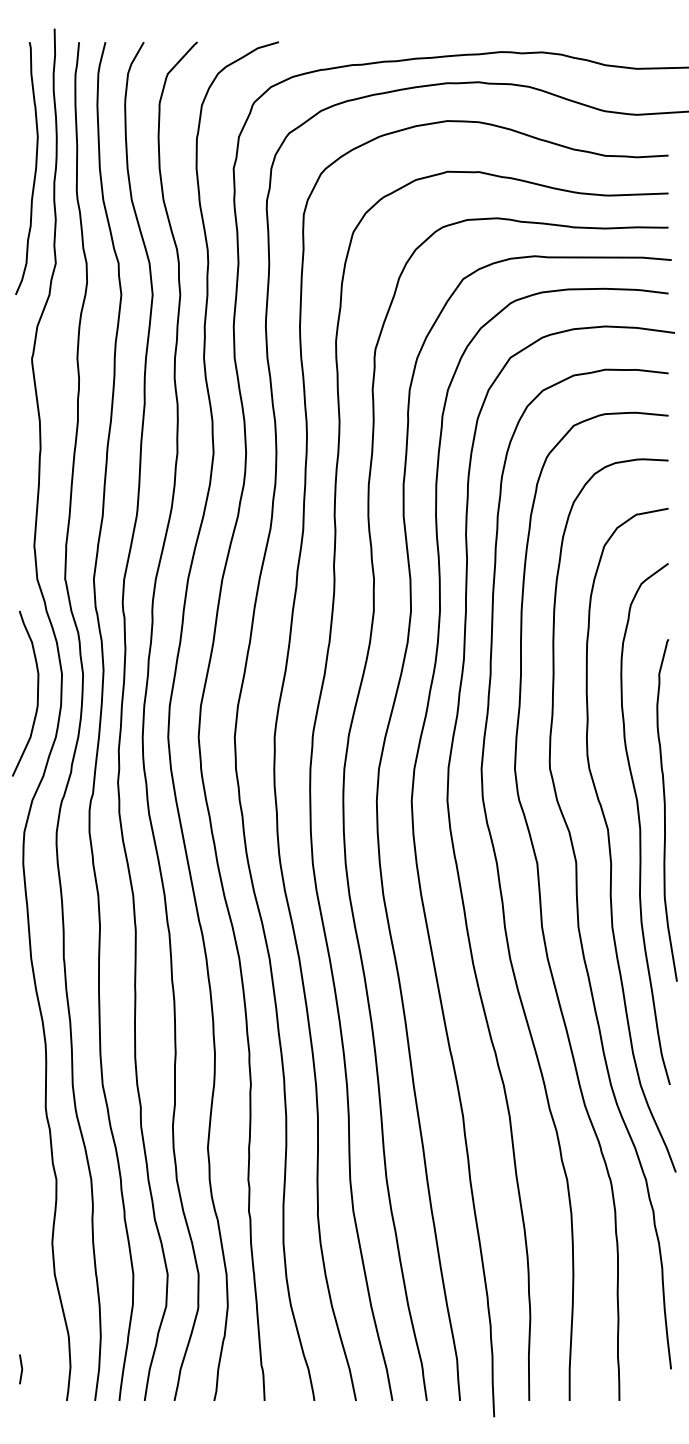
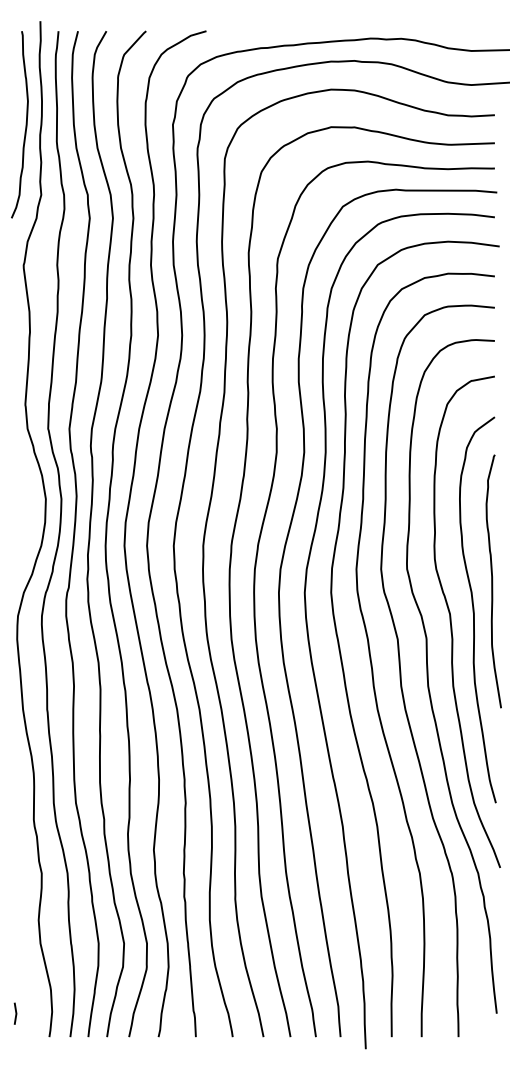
curve: (37, 693) -> (27, 513), removed
curve: (665, 810) -> (492, 581), moved

